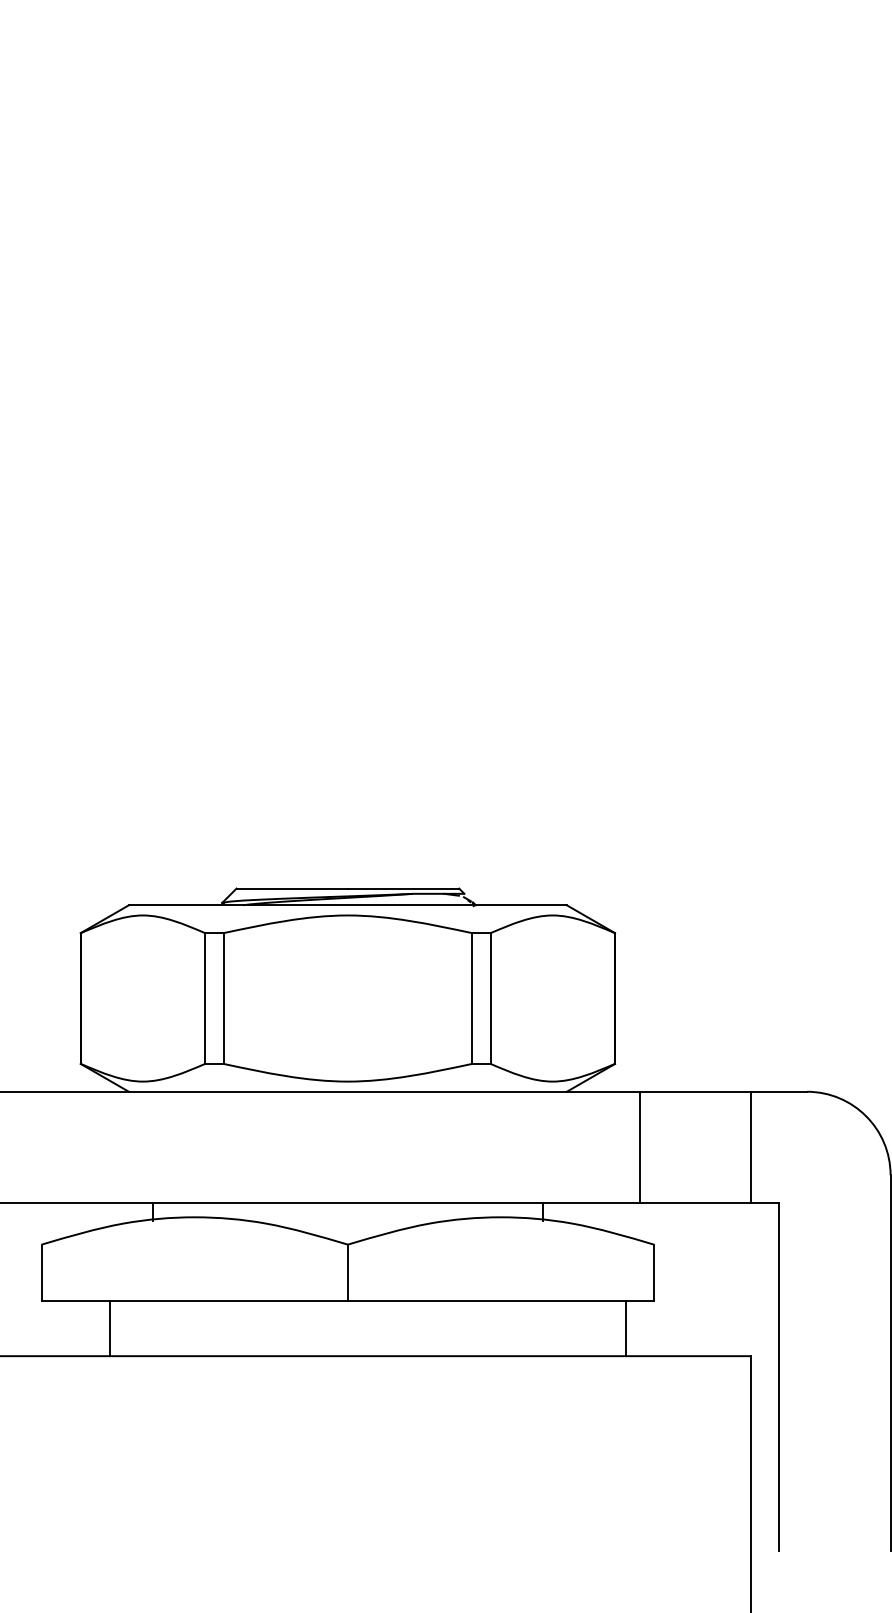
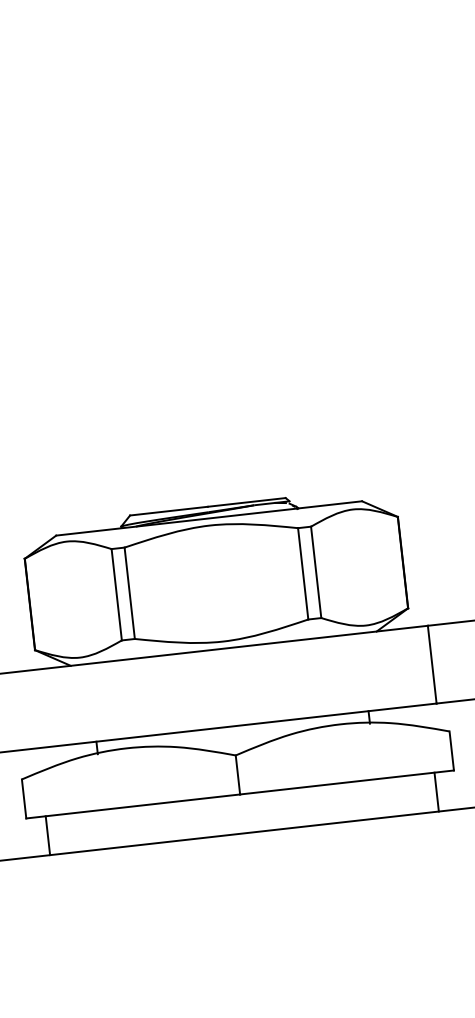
line: (109, 1328) -> (47, 835), moved

